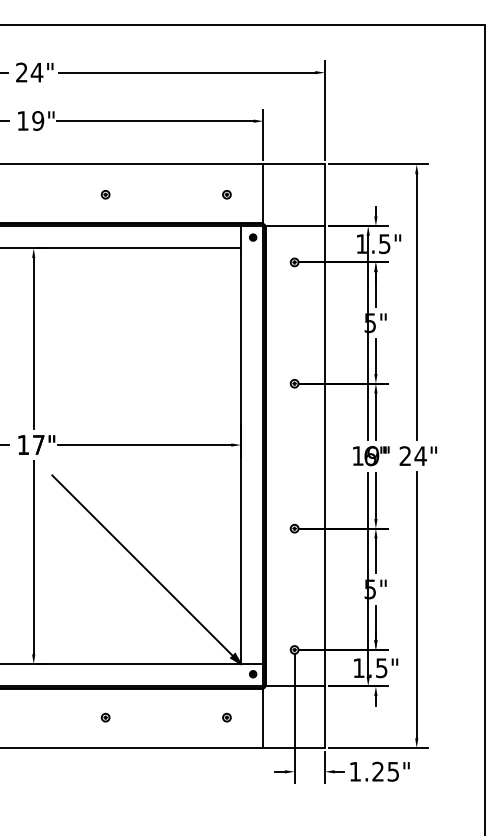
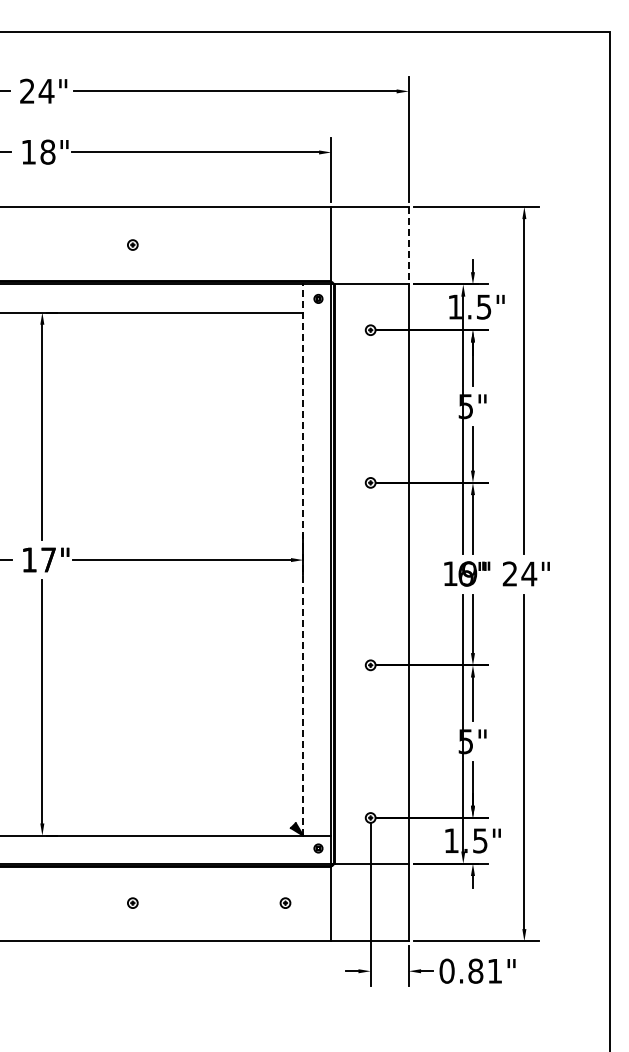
text: (37, 120) -> (47, 151), 19" -> 18"
part: (226, 194) -> (285, 244), removed
line: (324, 195) -> (408, 245), solid -> dashed
line: (241, 445) -> (303, 560), solid -> dashed
line: (142, 565) -> (179, 711), removed
text: (373, 771) -> (470, 970), 1.25" -> 0.81"

